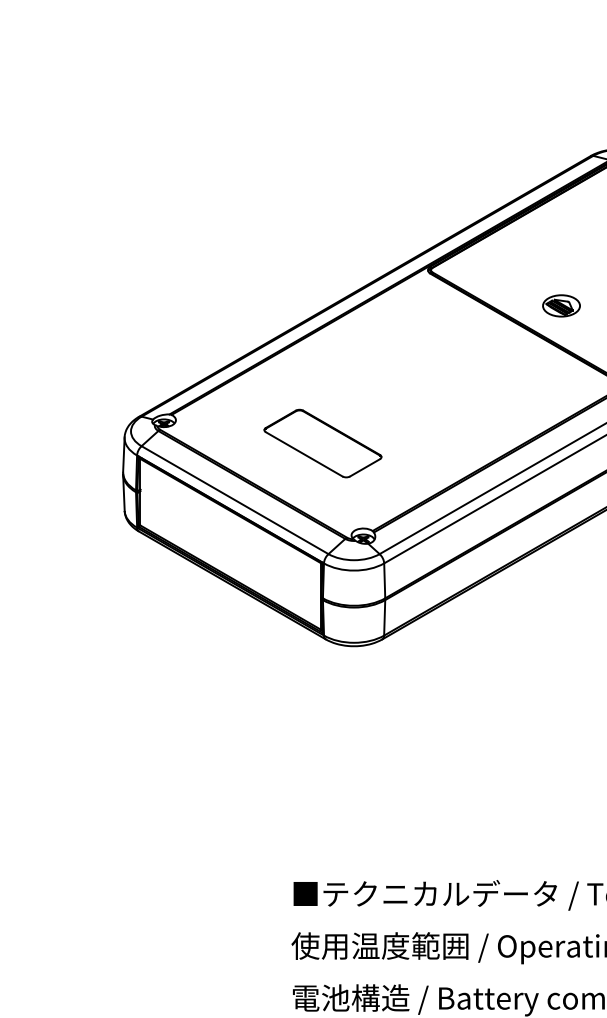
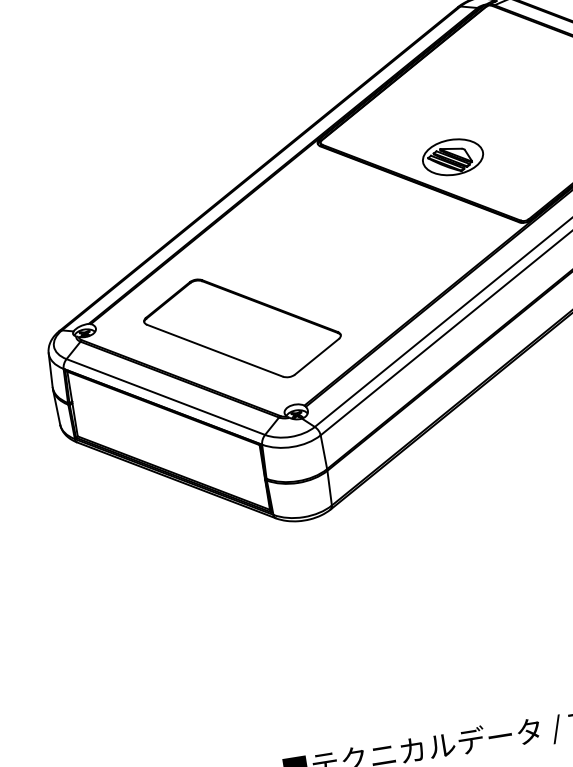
part: (561, 305) -> (452, 156), size x1.67
part: (322, 443) -> (242, 328), size x1.67

